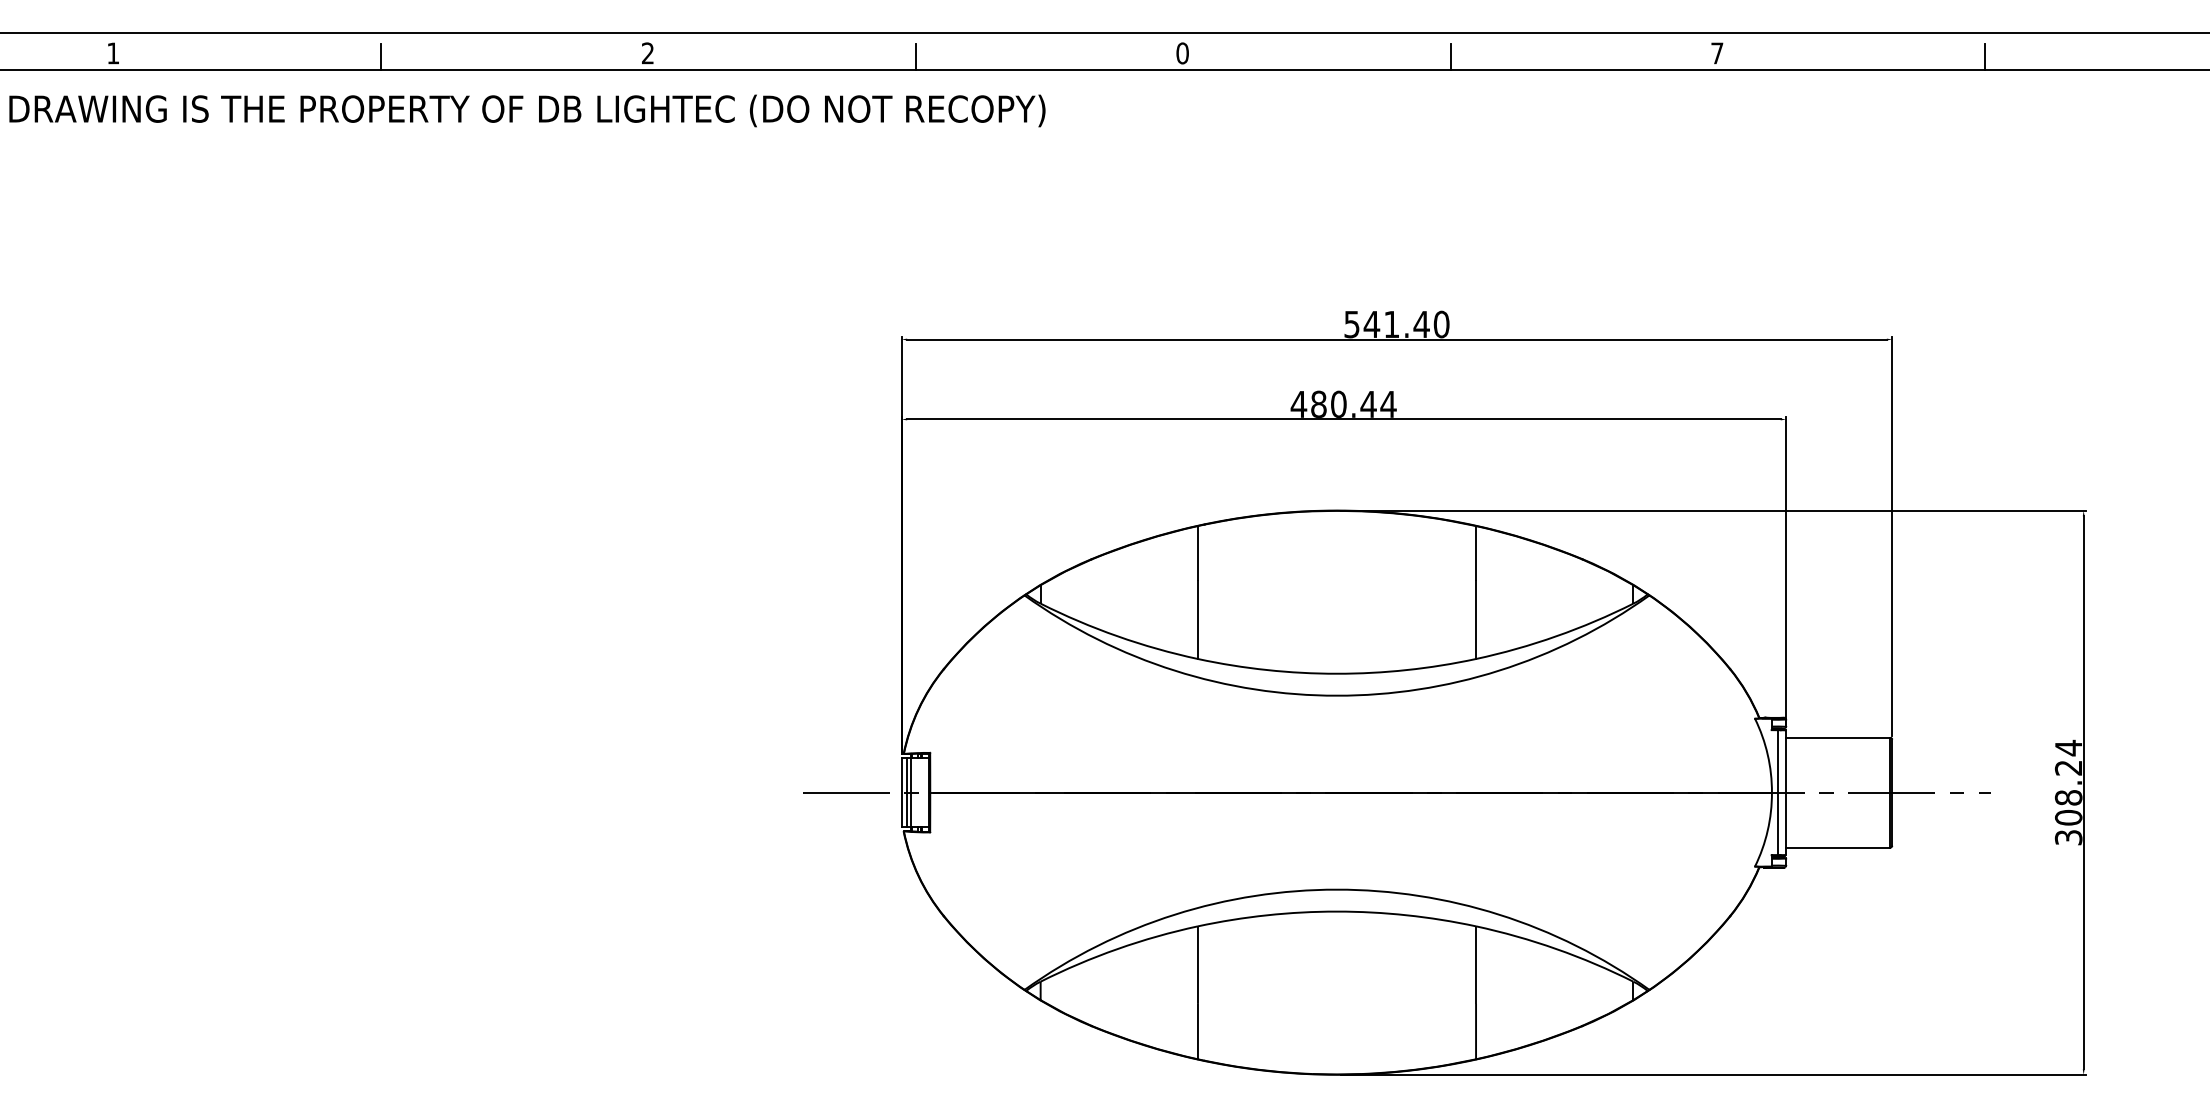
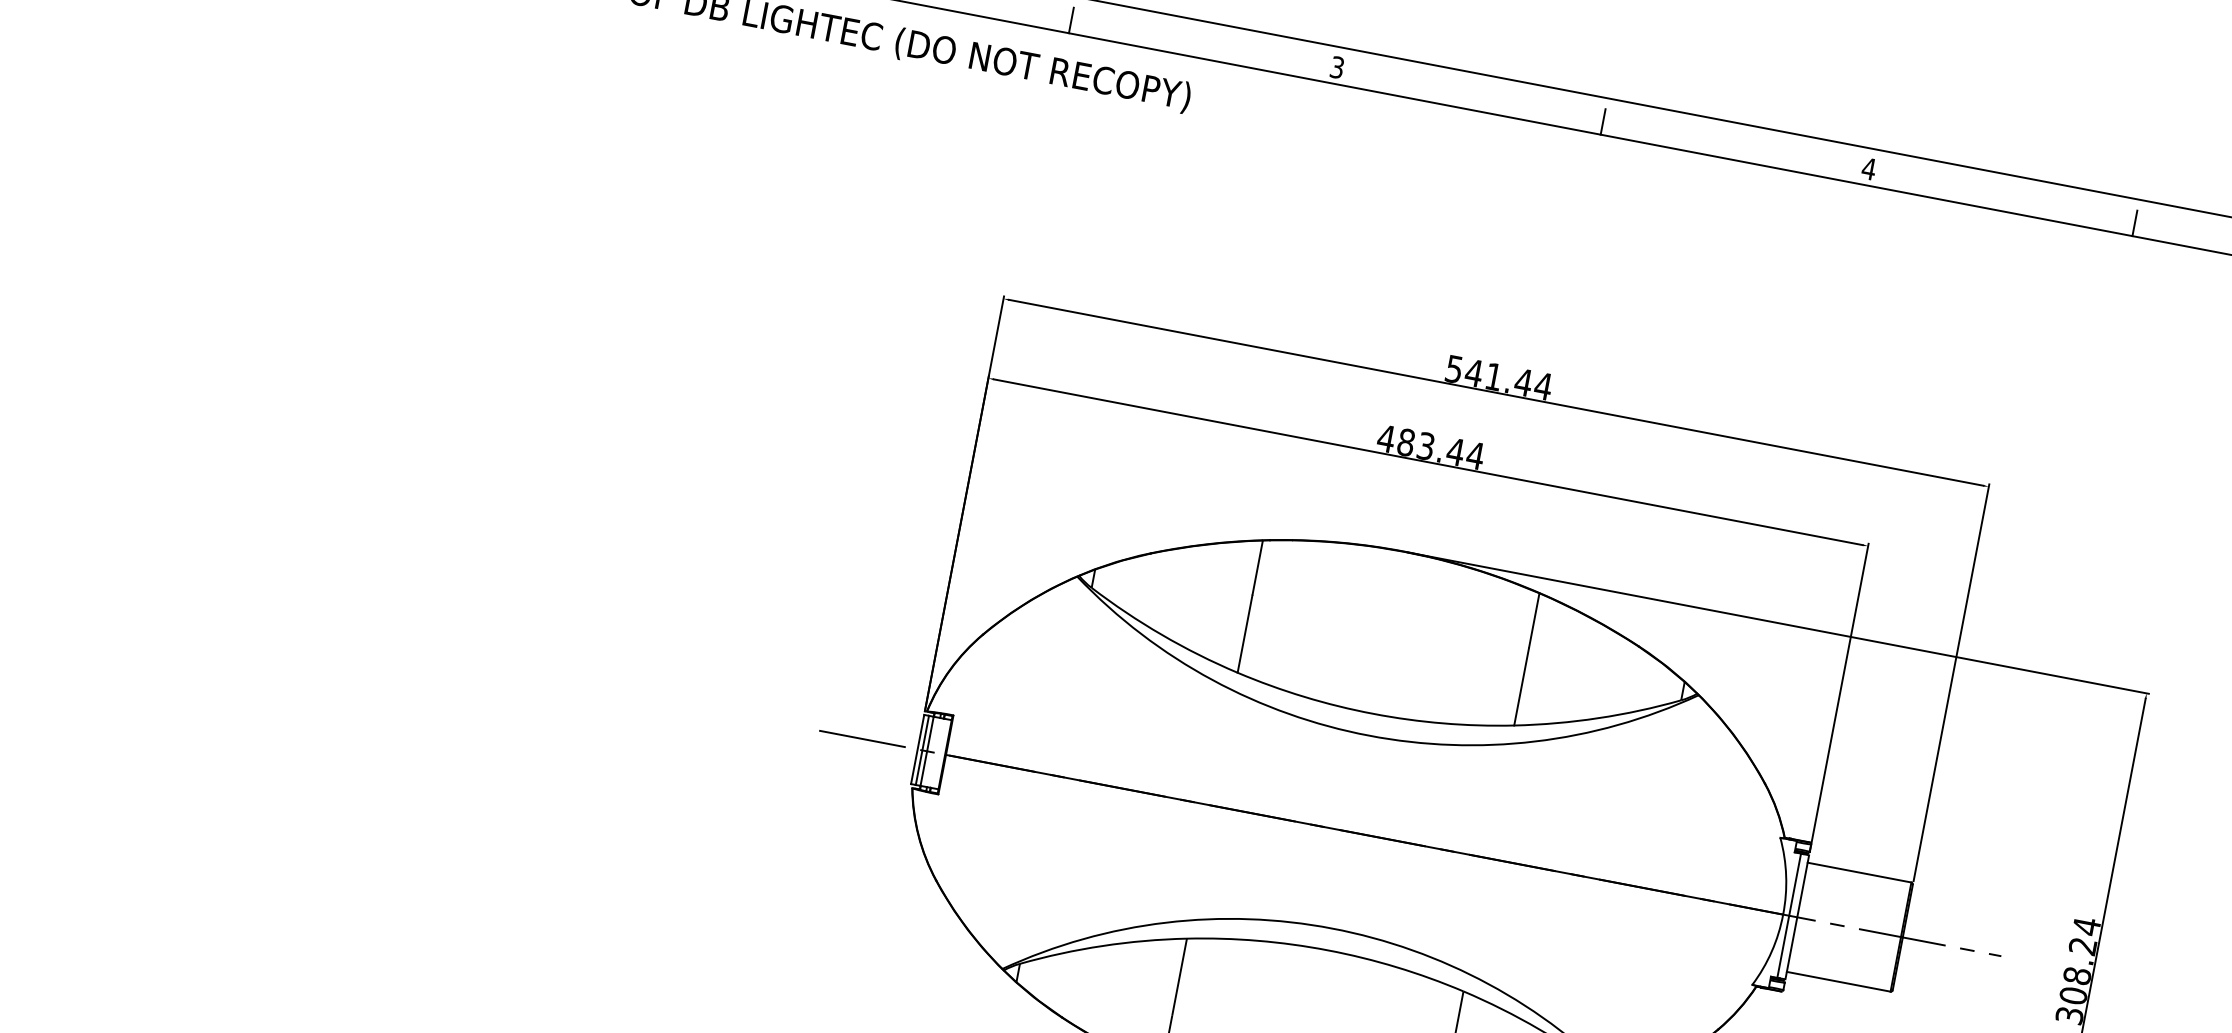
text: (1182, 53) -> (1337, 67), 0 -> 3
text: (1716, 53) -> (1868, 168), 7 -> 4
text: (1441, 324) -> (1543, 386), 541.40 -> 541.44
text: (1338, 403) -> (1425, 445), 480.44 -> 483.44

